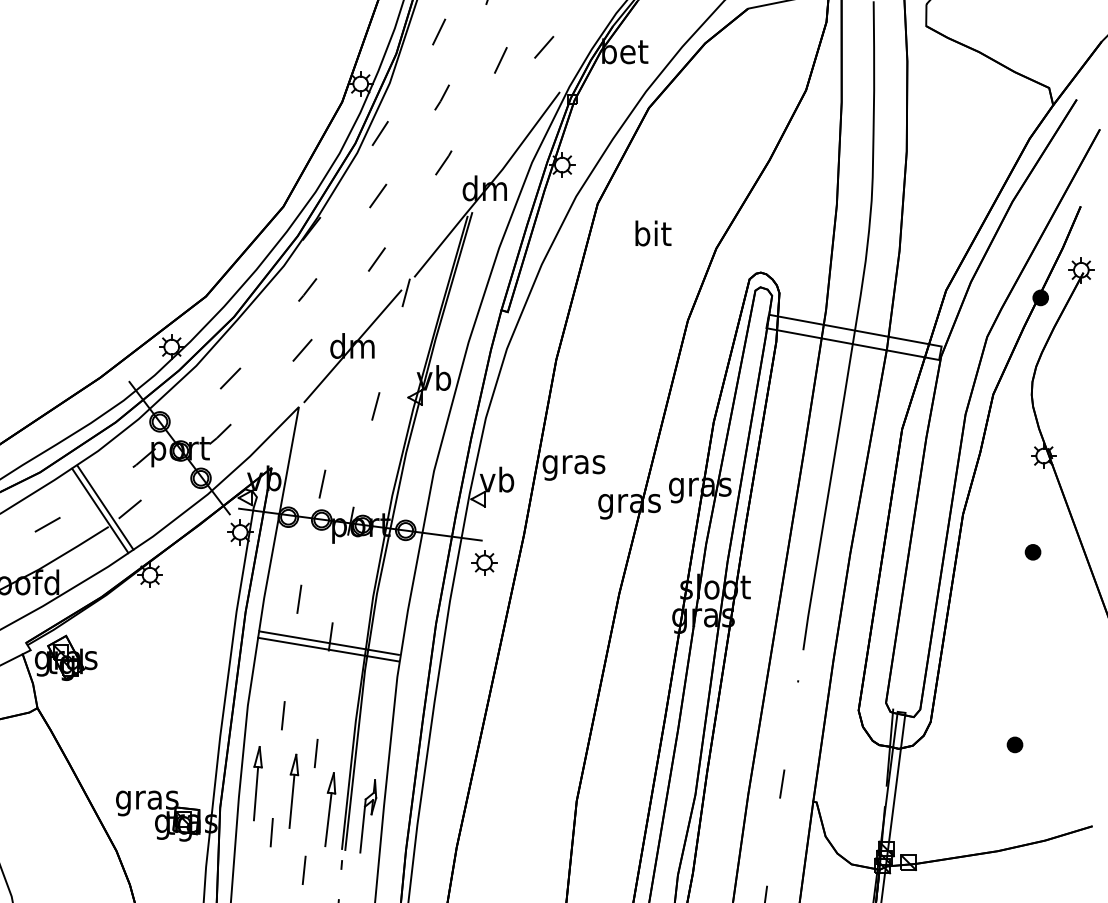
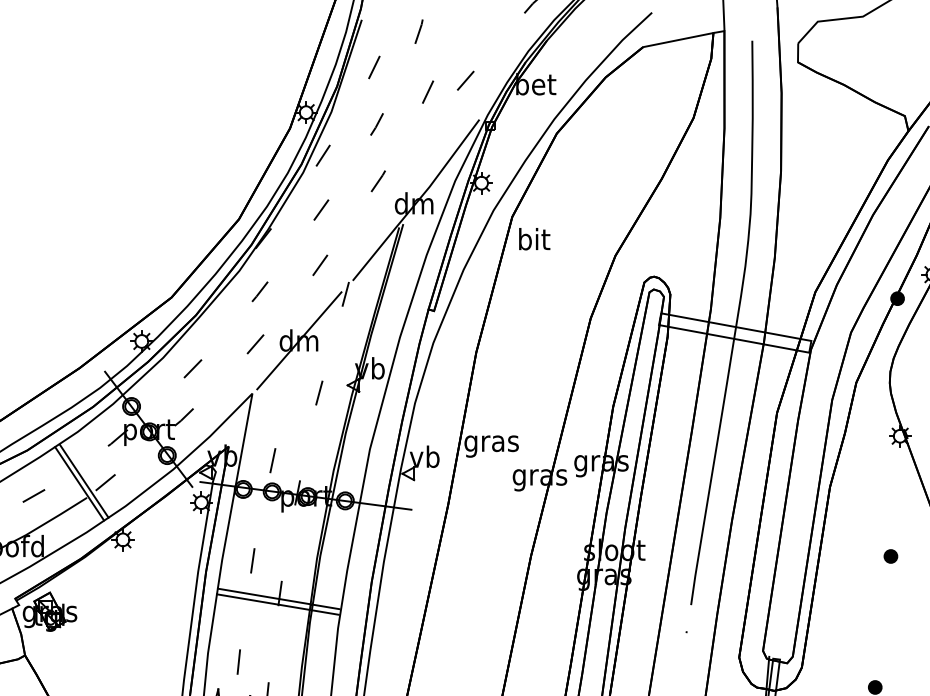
text: (653, 233) -> (534, 239), moved
part: (1032, 552) -> (890, 556), moved
part: (484, 562) -> (413, 528), removed

